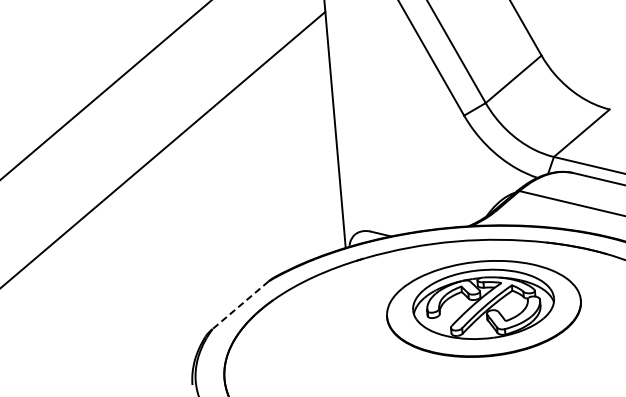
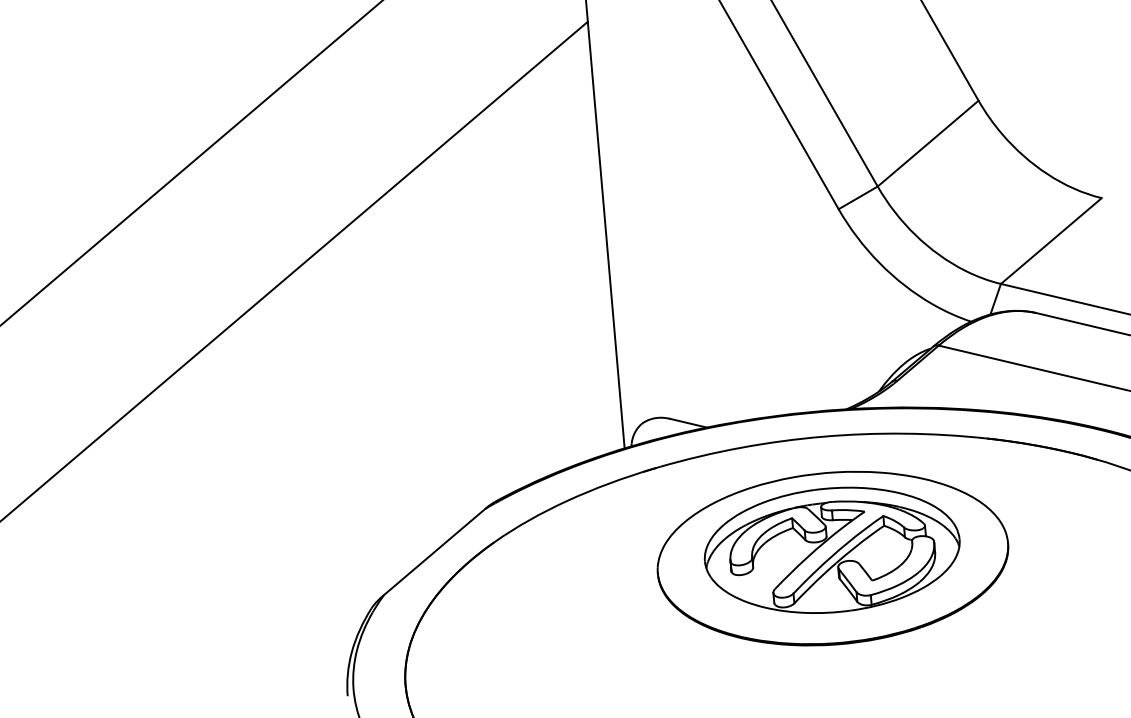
line: (240, 305) -> (434, 552), dashed -> solid
part: (483, 308) -> (832, 557), moved

